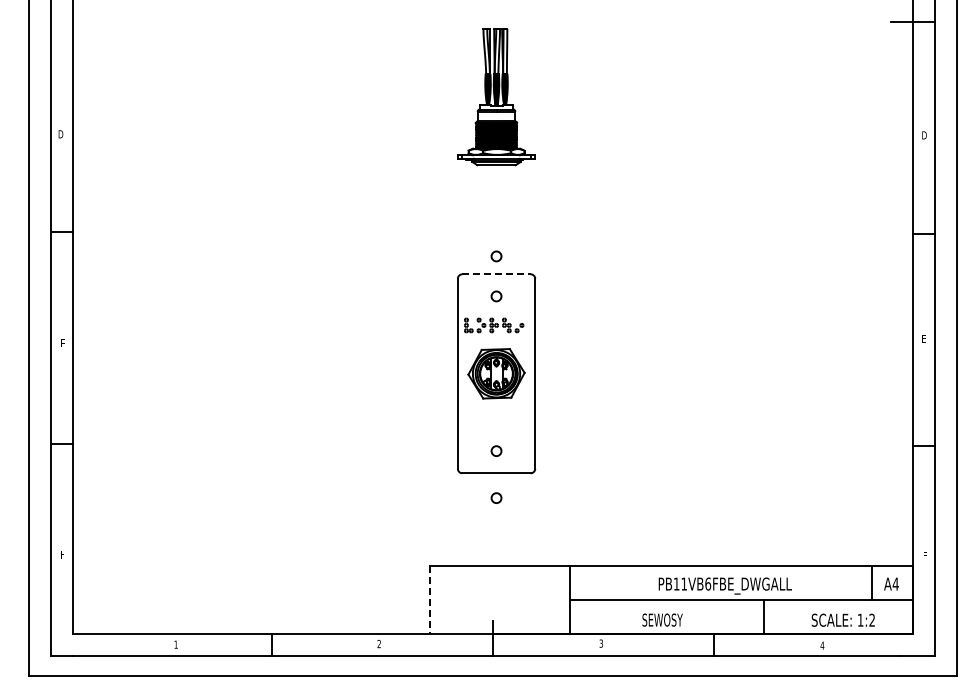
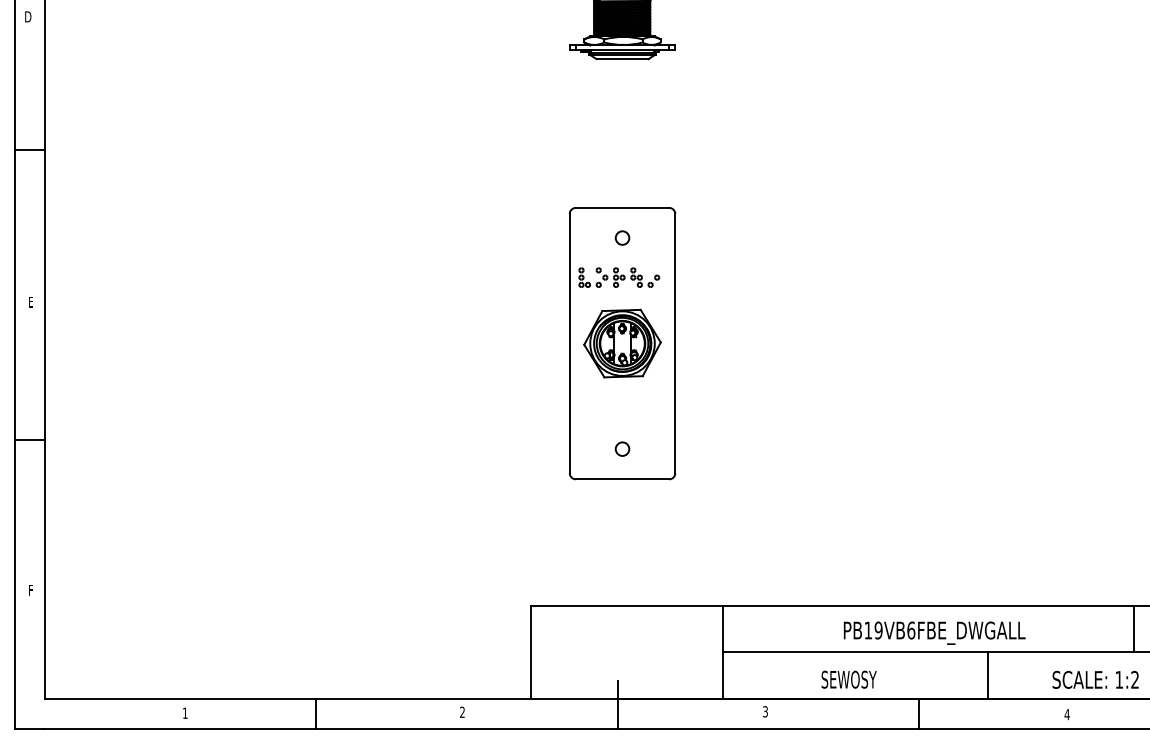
circle: (496, 256) -> (622, 183), removed
line: (497, 274) -> (623, 208), dashed -> solid
circle: (496, 497) -> (622, 512), removed
text: (684, 583) -> (878, 629), PB11VB6FBE_DWGALL -> PB19VB6FBE_DWGALL
line: (429, 600) -> (531, 652), dashed -> solid

